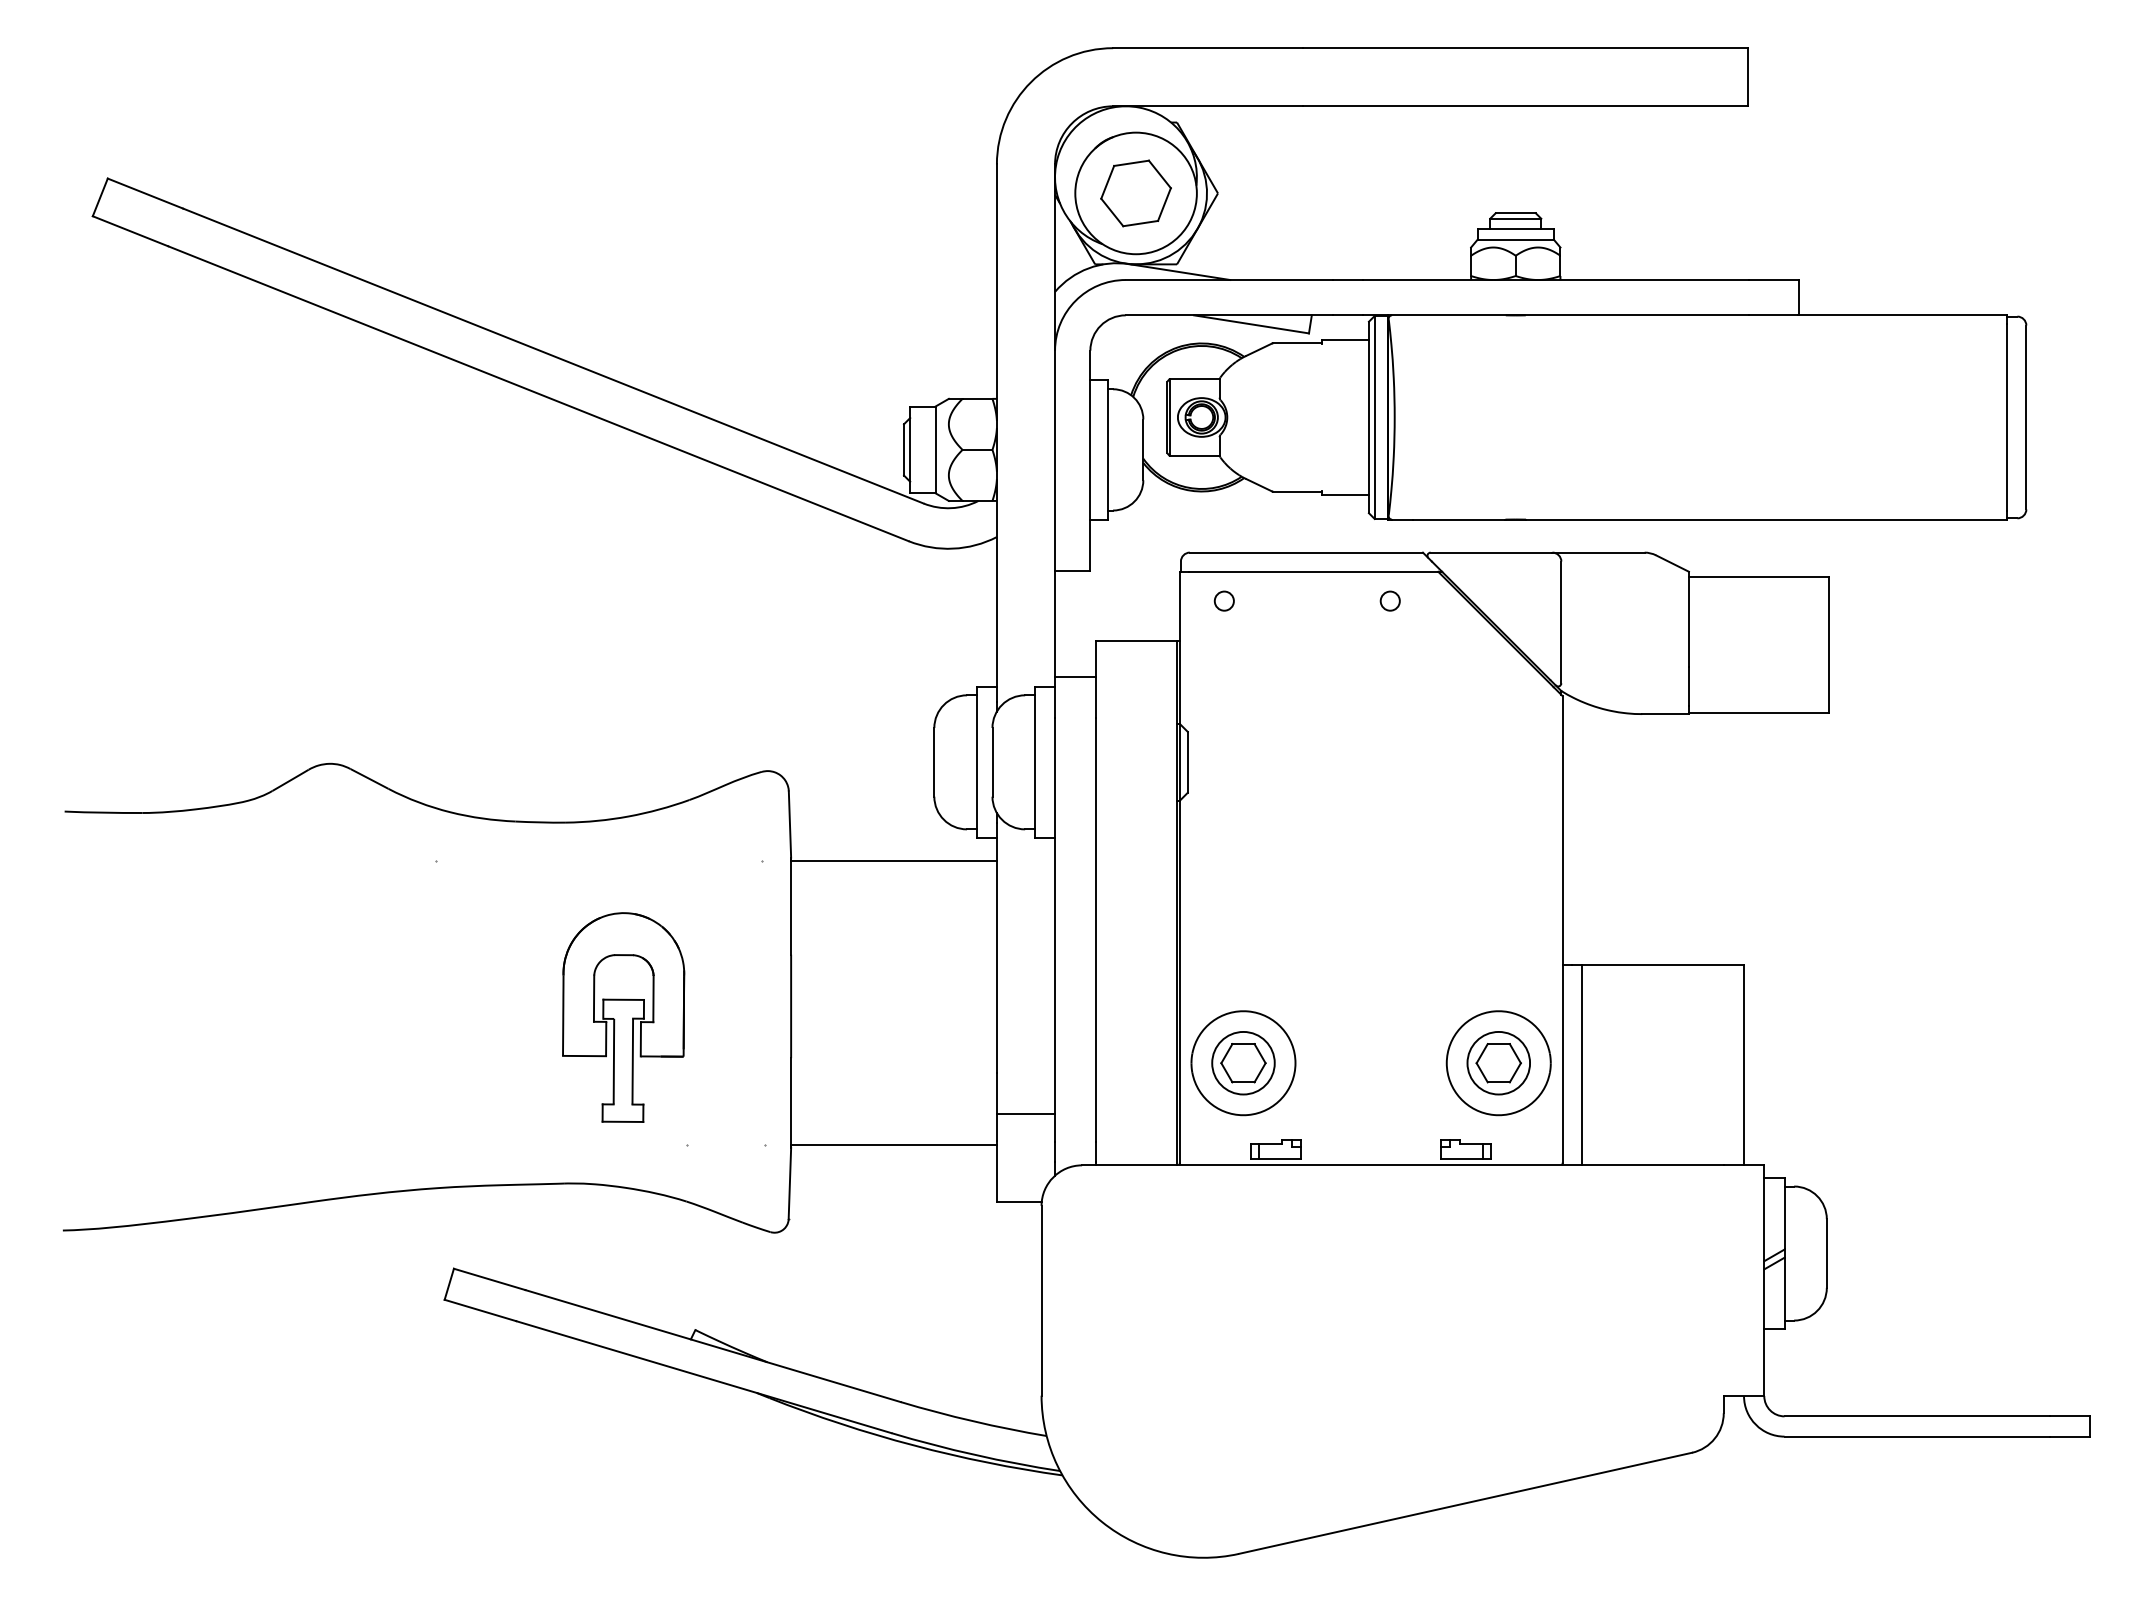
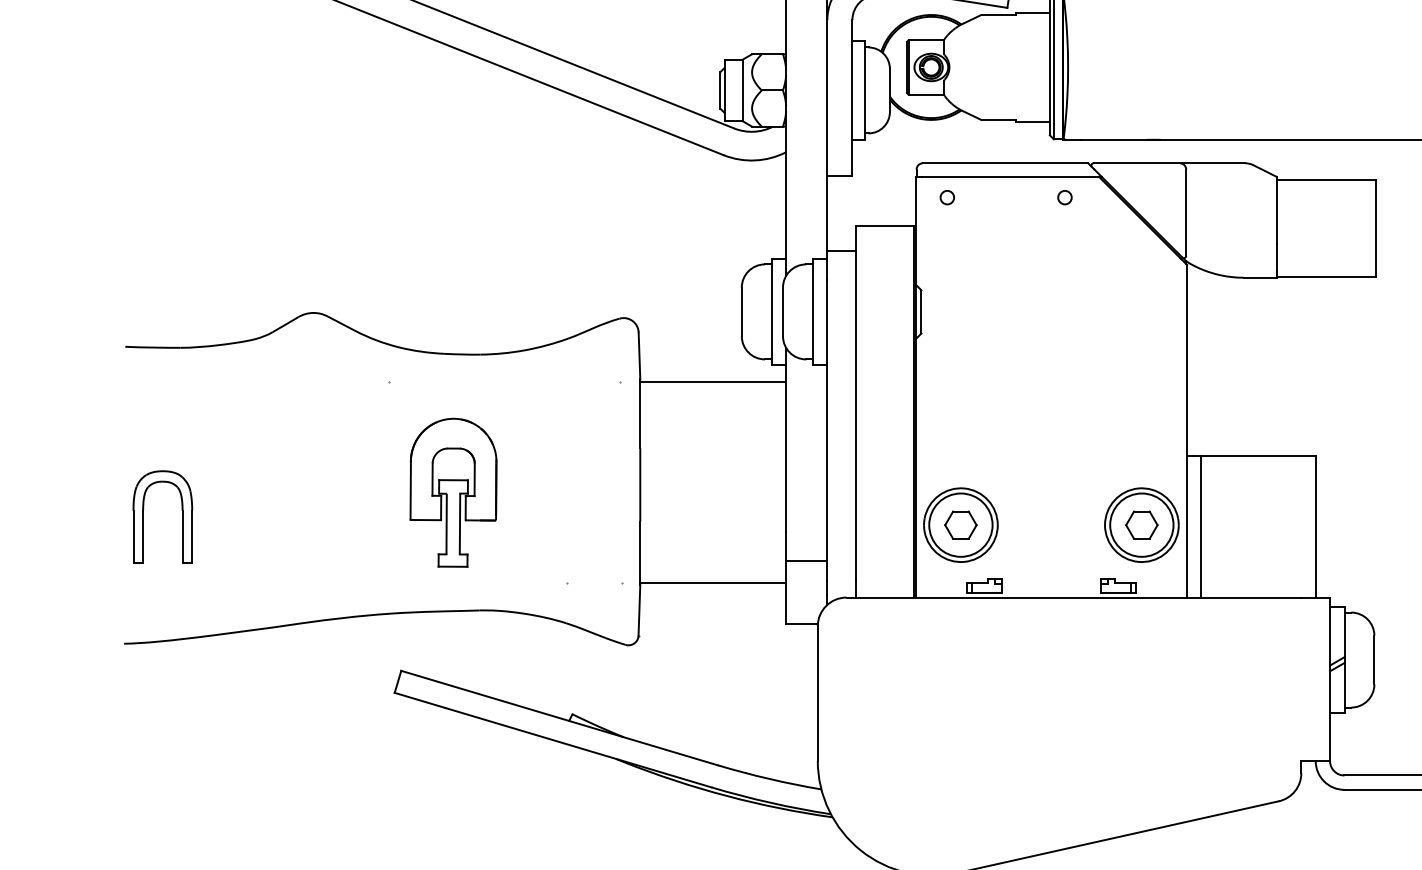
part: (623, 1017) -> (453, 492), moved
part: (90, 1051) -> (143, 516), added
circle: (1243, 1062) -> (960, 524), size x1.43
circle: (1498, 1062) -> (1141, 524), size x1.43

